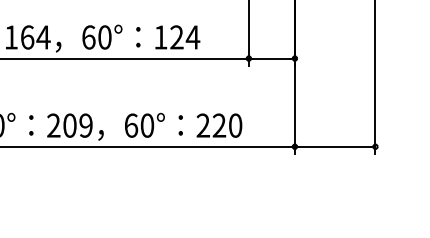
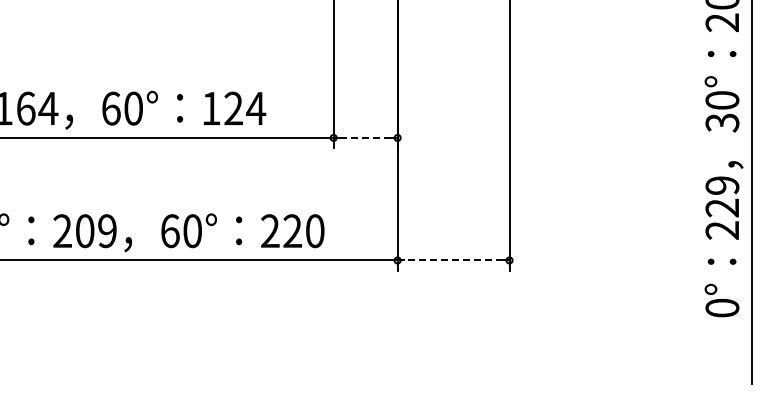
line: (271, 58) -> (365, 137), solid -> dashed
line: (335, 146) -> (453, 260), solid -> dashed

